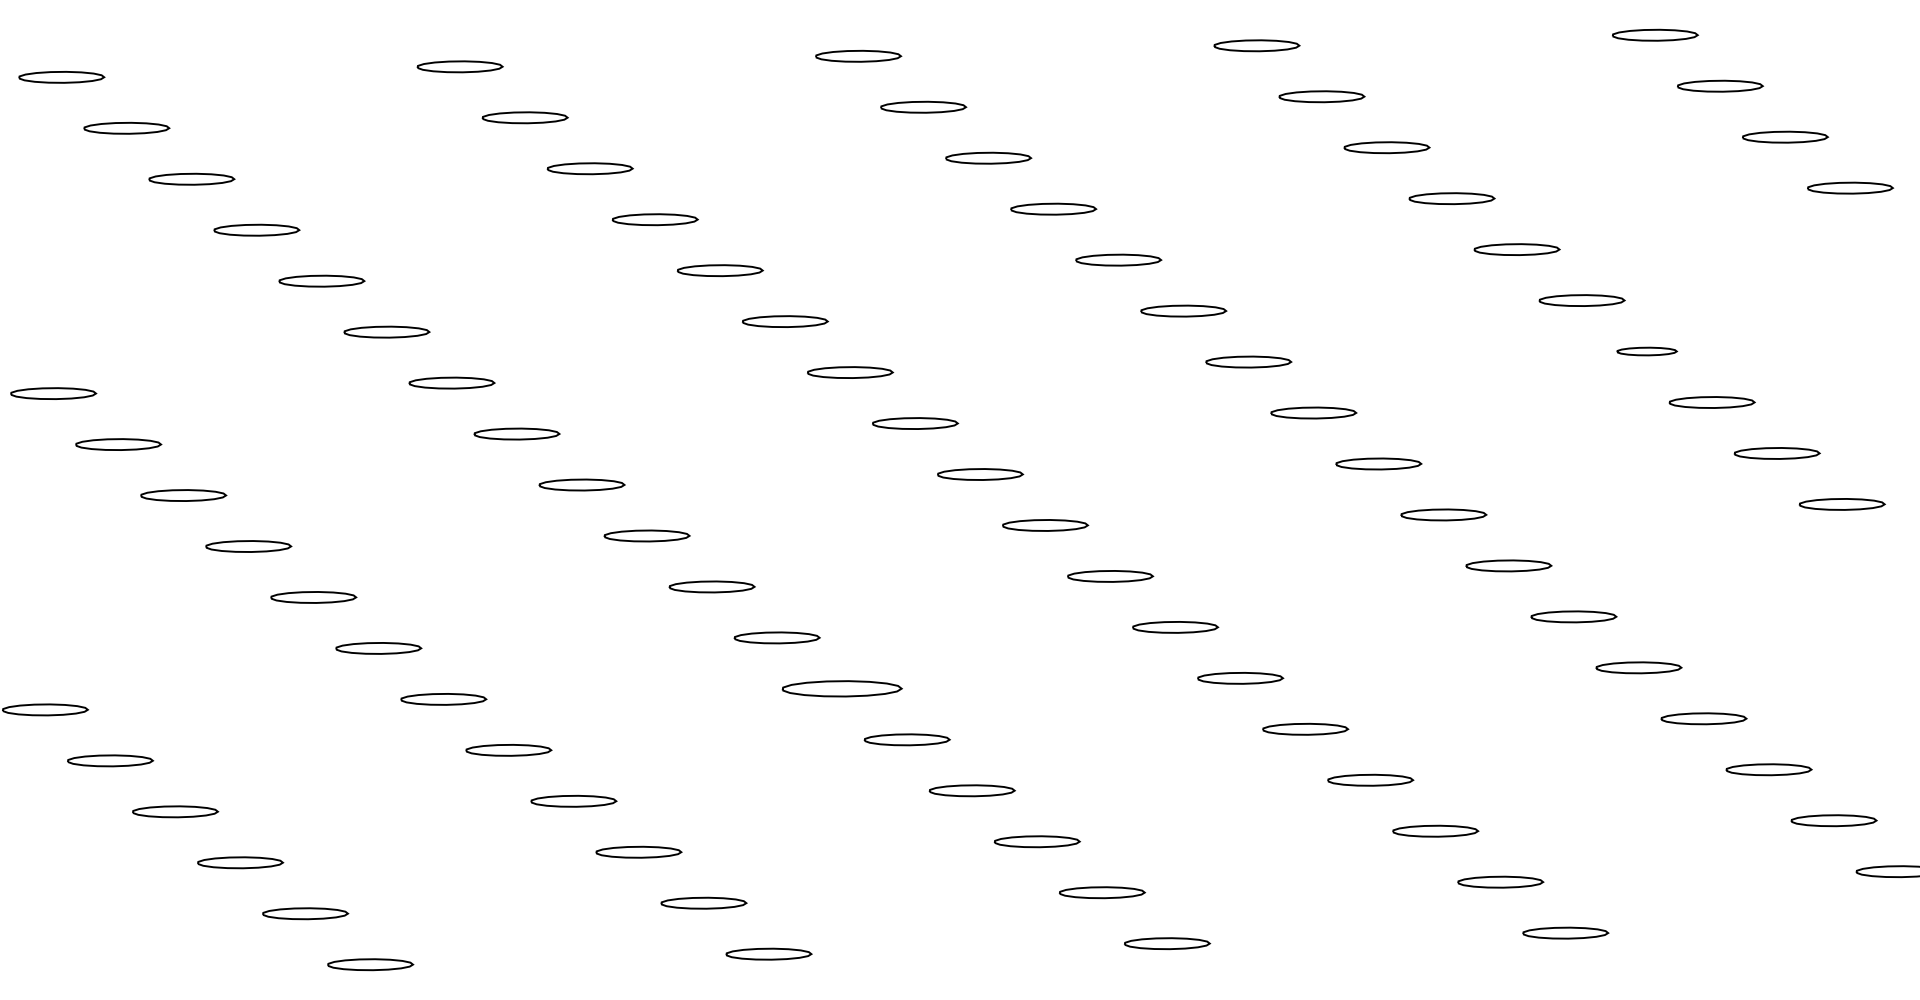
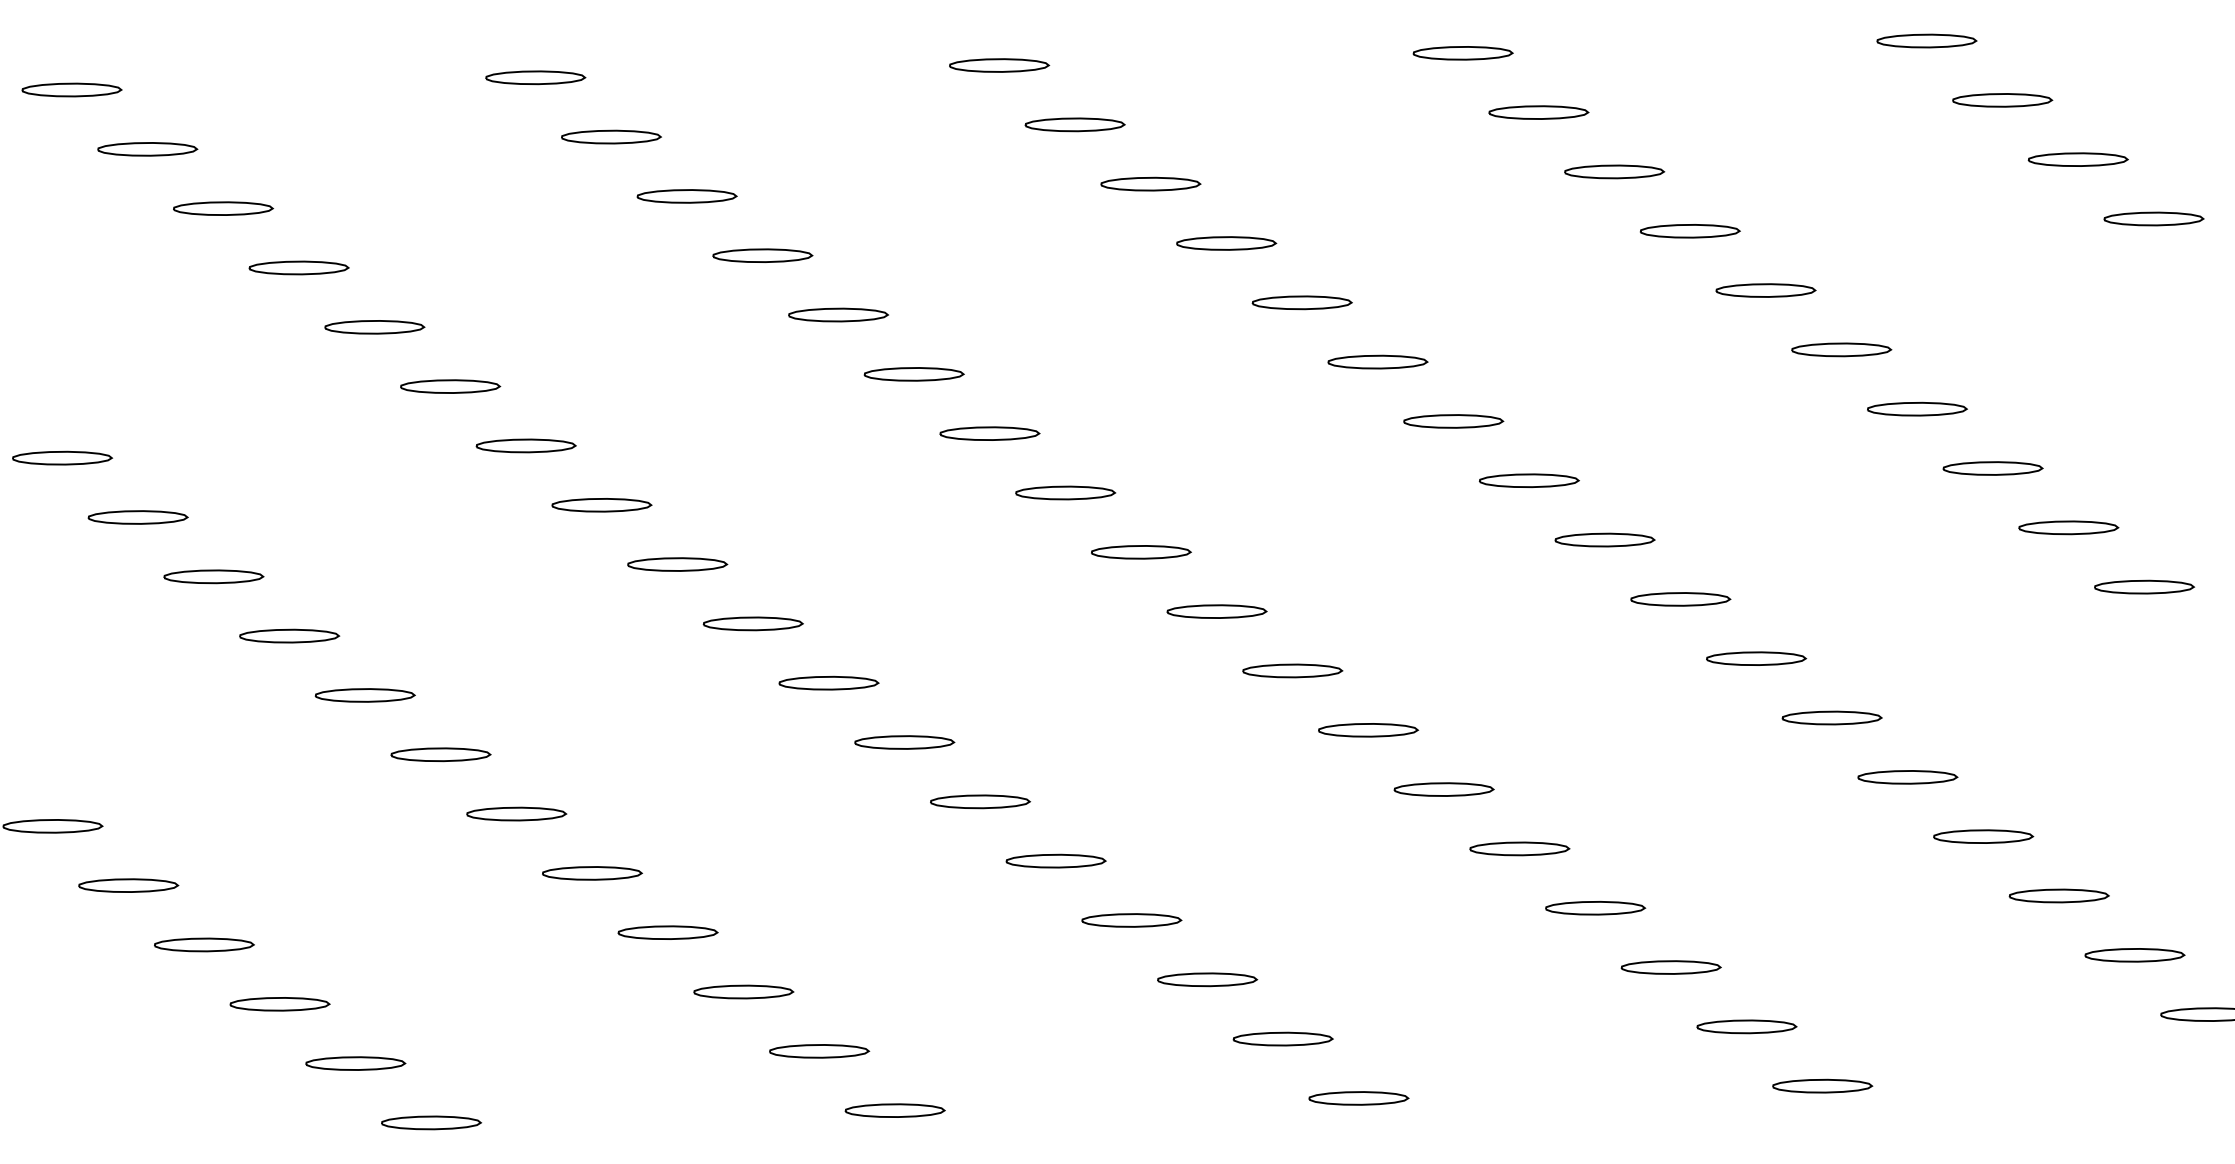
part: (1646, 351) -> (1916, 409), size x1.43
part: (841, 688) -> (979, 801), size x0.71

